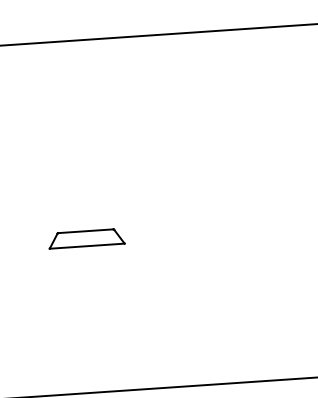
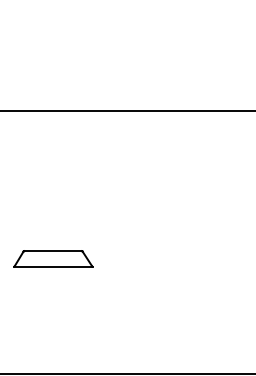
part: (86, 238) -> (53, 258), size x1.4

